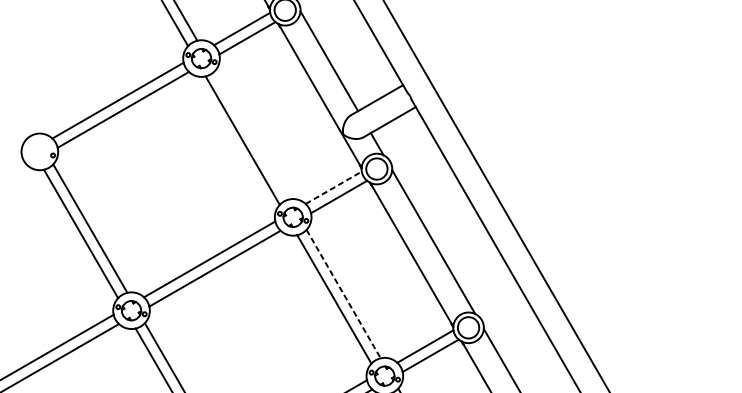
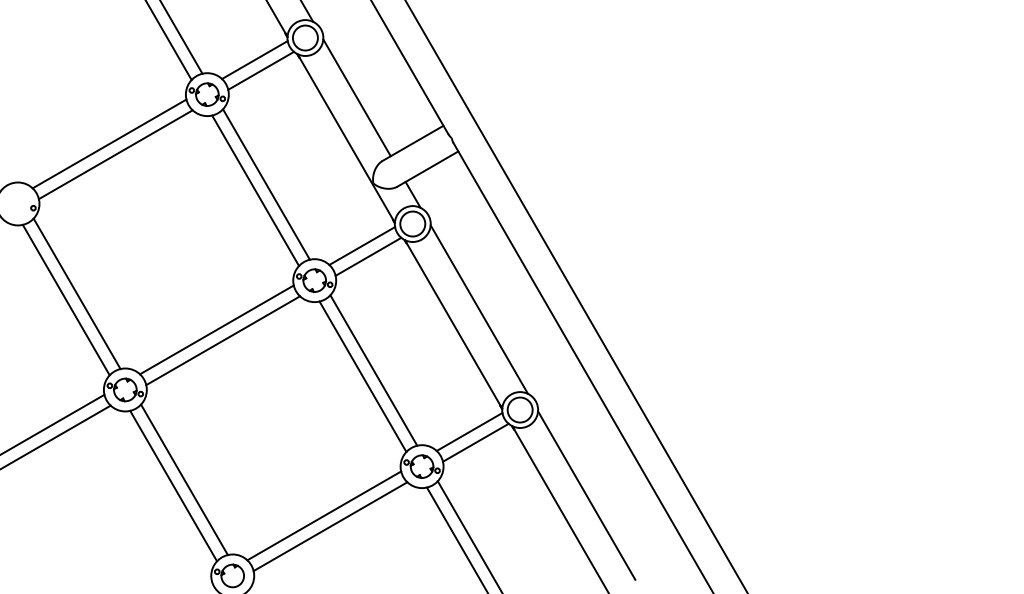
line: (252, 135) -> (266, 184), added
line: (333, 188) -> (362, 246), dashed -> solid
line: (343, 294) -> (373, 370), dashed -> solid

